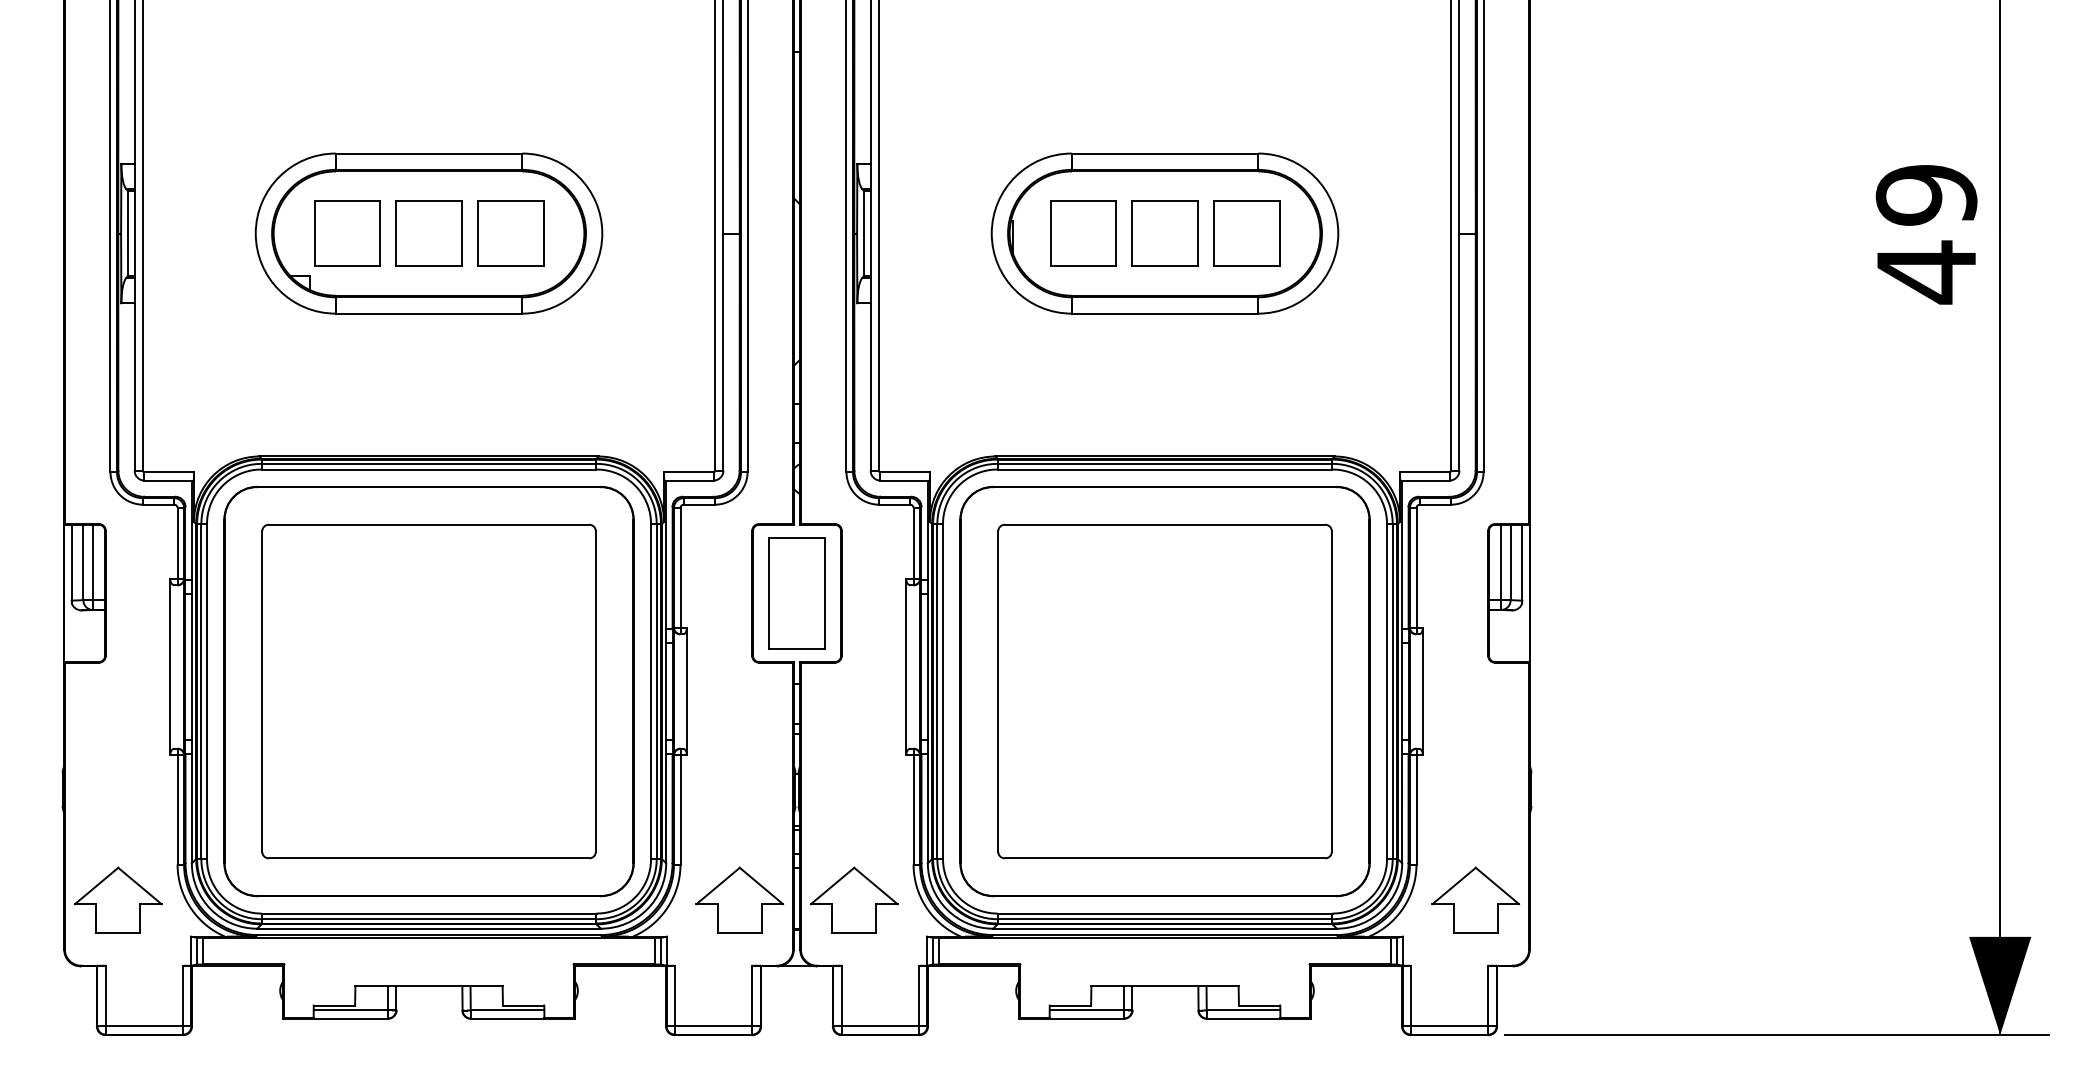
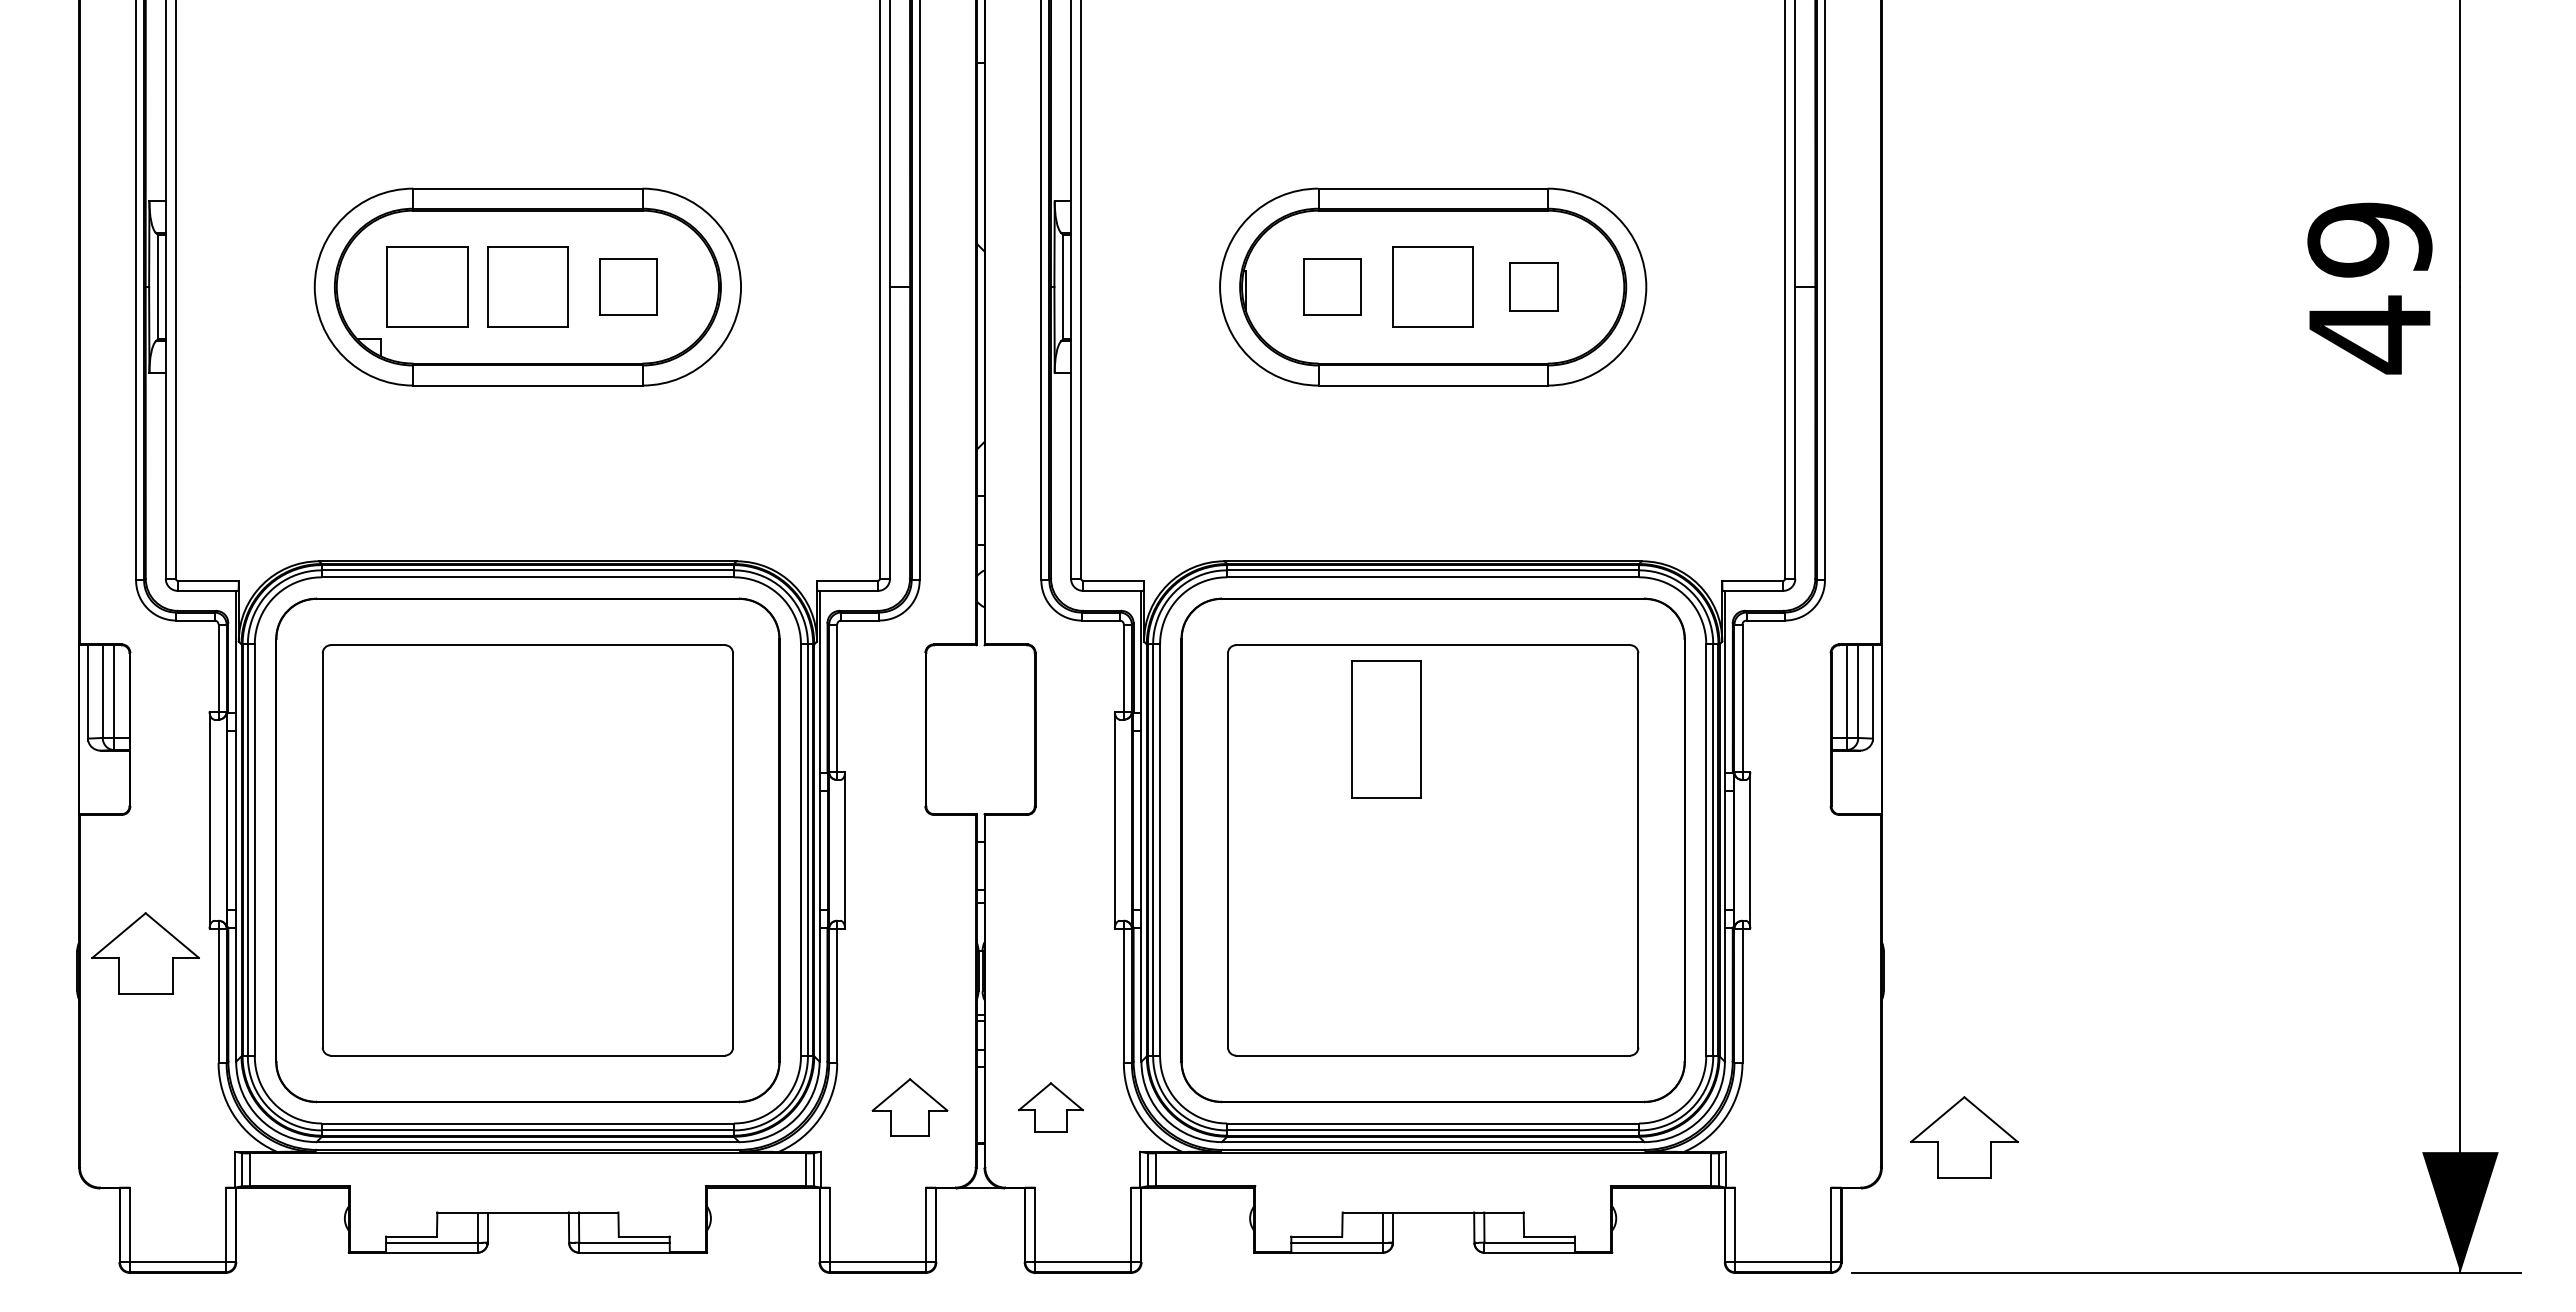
part: (510, 233) -> (628, 286), size x0.7
part: (1083, 233) -> (1332, 286), size x0.7
part: (1246, 233) -> (1533, 286), size x0.6
part: (797, 593) -> (1386, 729), moved
part: (118, 900) -> (145, 953), moved
part: (739, 900) -> (909, 1107), size x0.7
part: (853, 900) -> (1050, 1107), size x0.6
part: (1475, 900) -> (1964, 1137), moved

